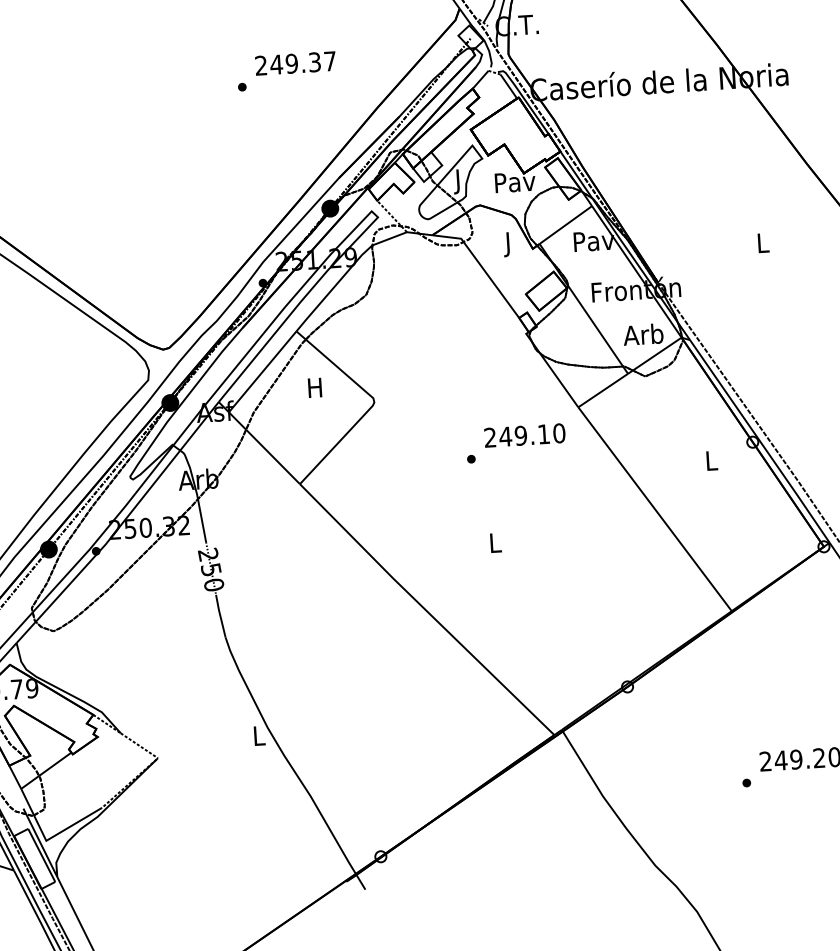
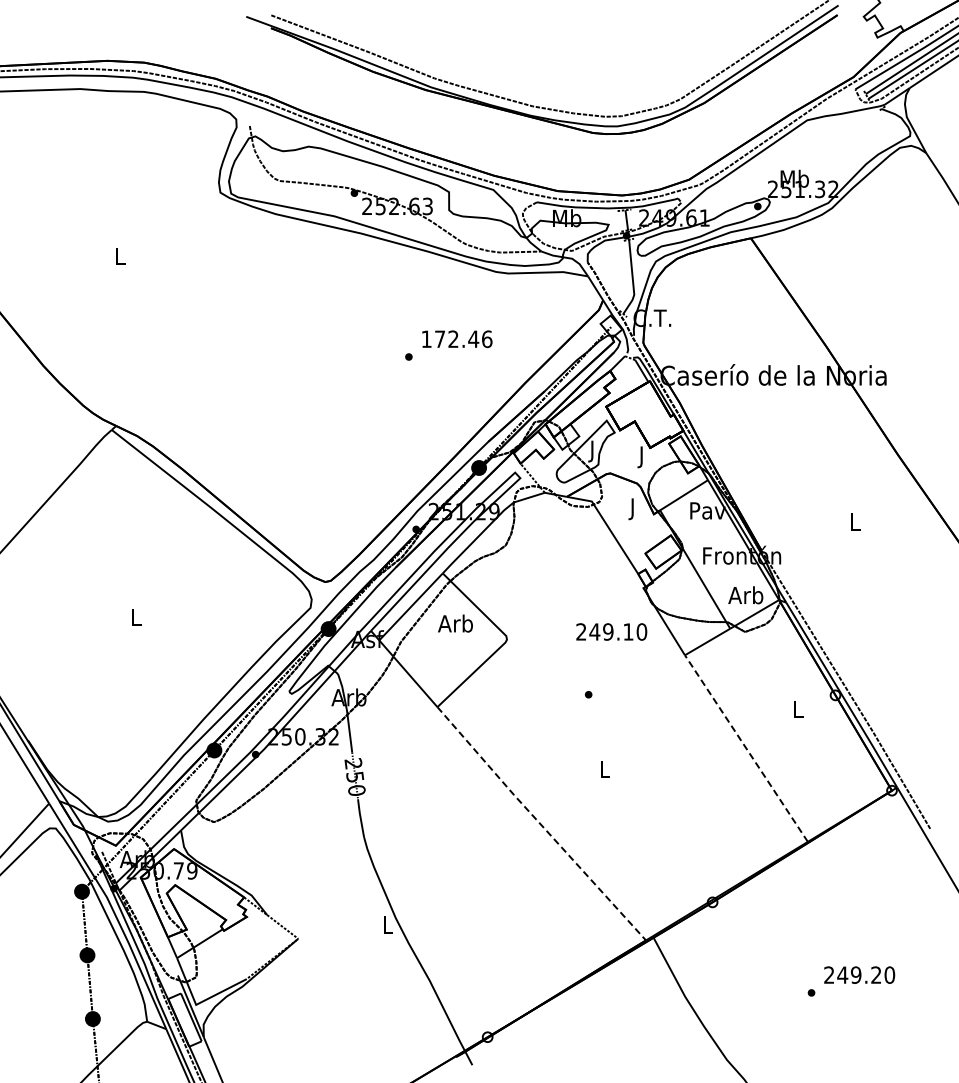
text: (295, 63) -> (456, 339), 249.37 -> 172.46
text: (514, 185) -> (641, 457), Pav -> J
text: (314, 387) -> (455, 623), H -> Arb
text: (524, 434) -> (611, 631), moved
line: (655, 509) -> (746, 748), solid -> dashed
line: (425, 610) -> (540, 824), solid -> dashed

